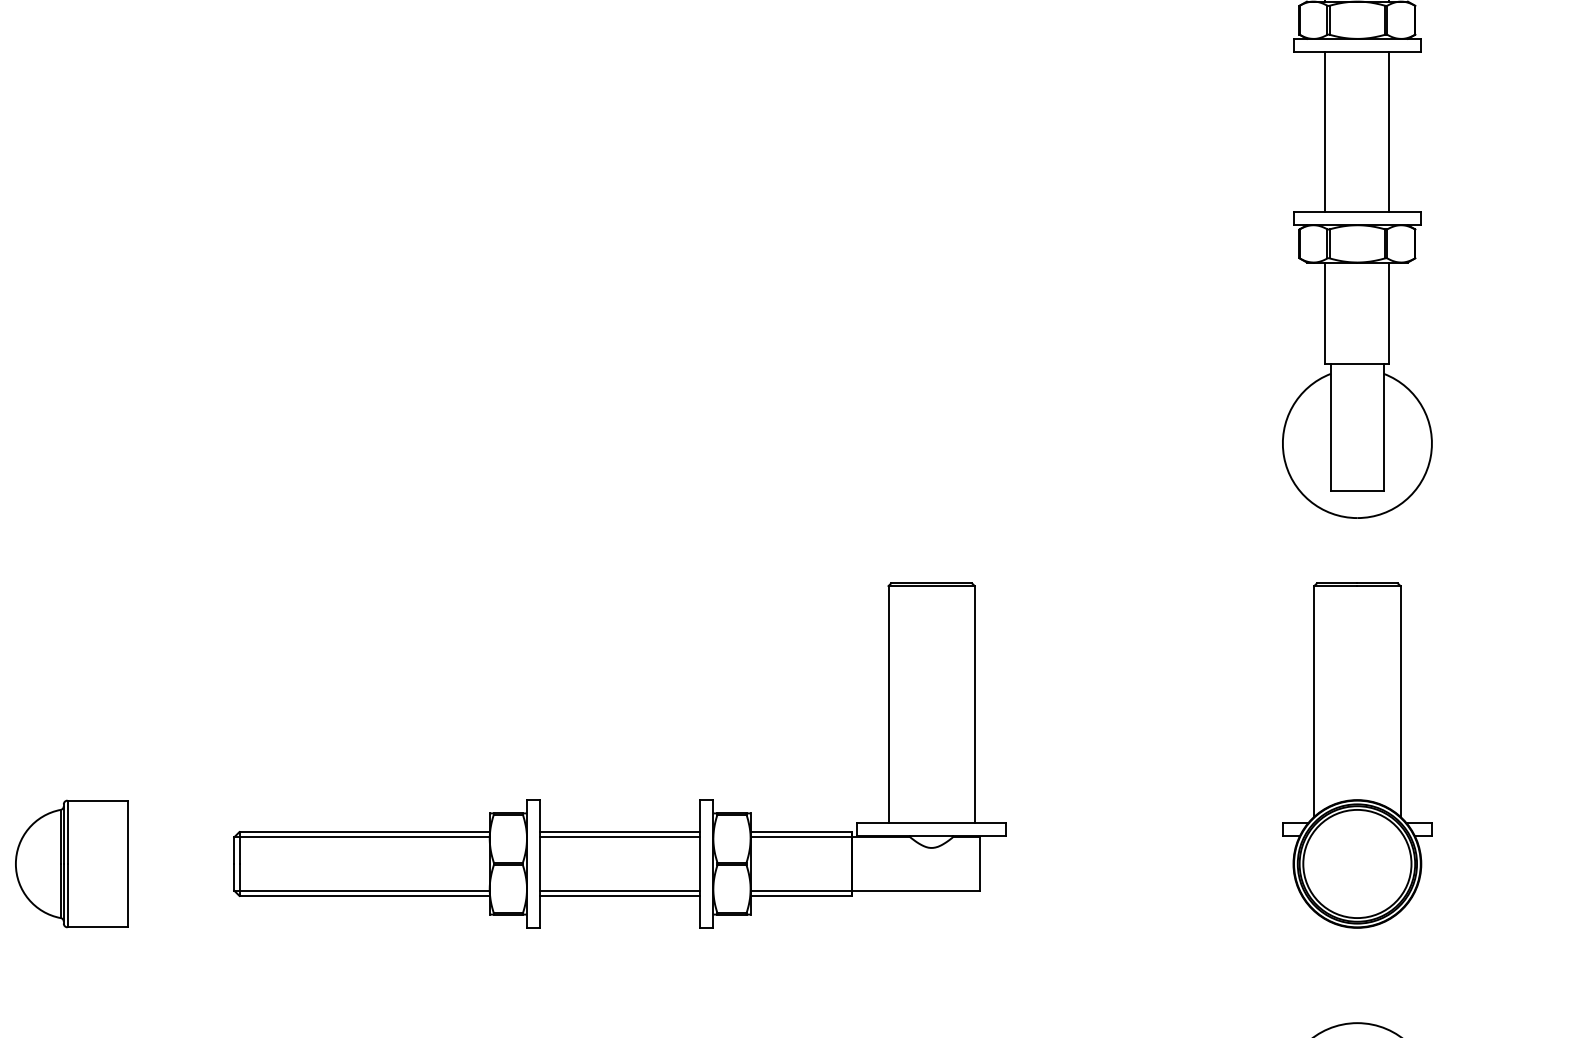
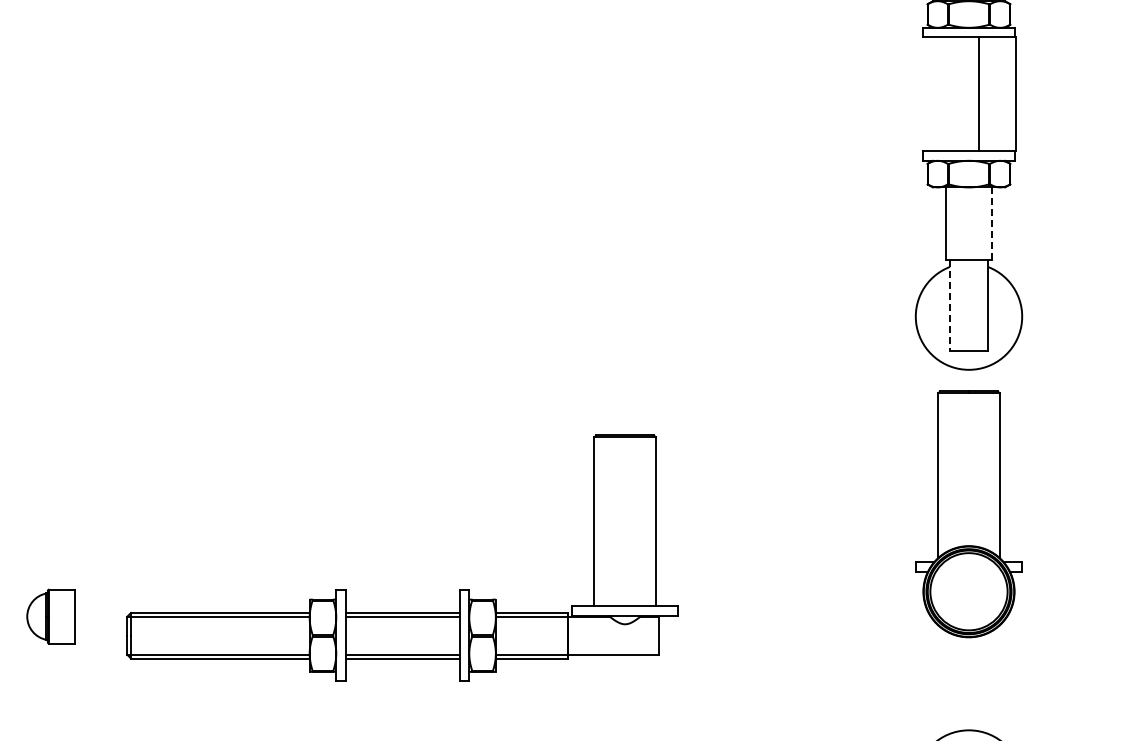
line: (1325, 132) -> (979, 94), moved
line: (1388, 132) -> (1015, 94), moved
line: (1388, 313) -> (991, 223), solid -> dashed
line: (1330, 427) -> (949, 305), solid -> dashed
part: (1356, 755) -> (968, 514), moved
part: (619, 831) -> (402, 612), moved
part: (70, 863) -> (50, 616), size x0.6

